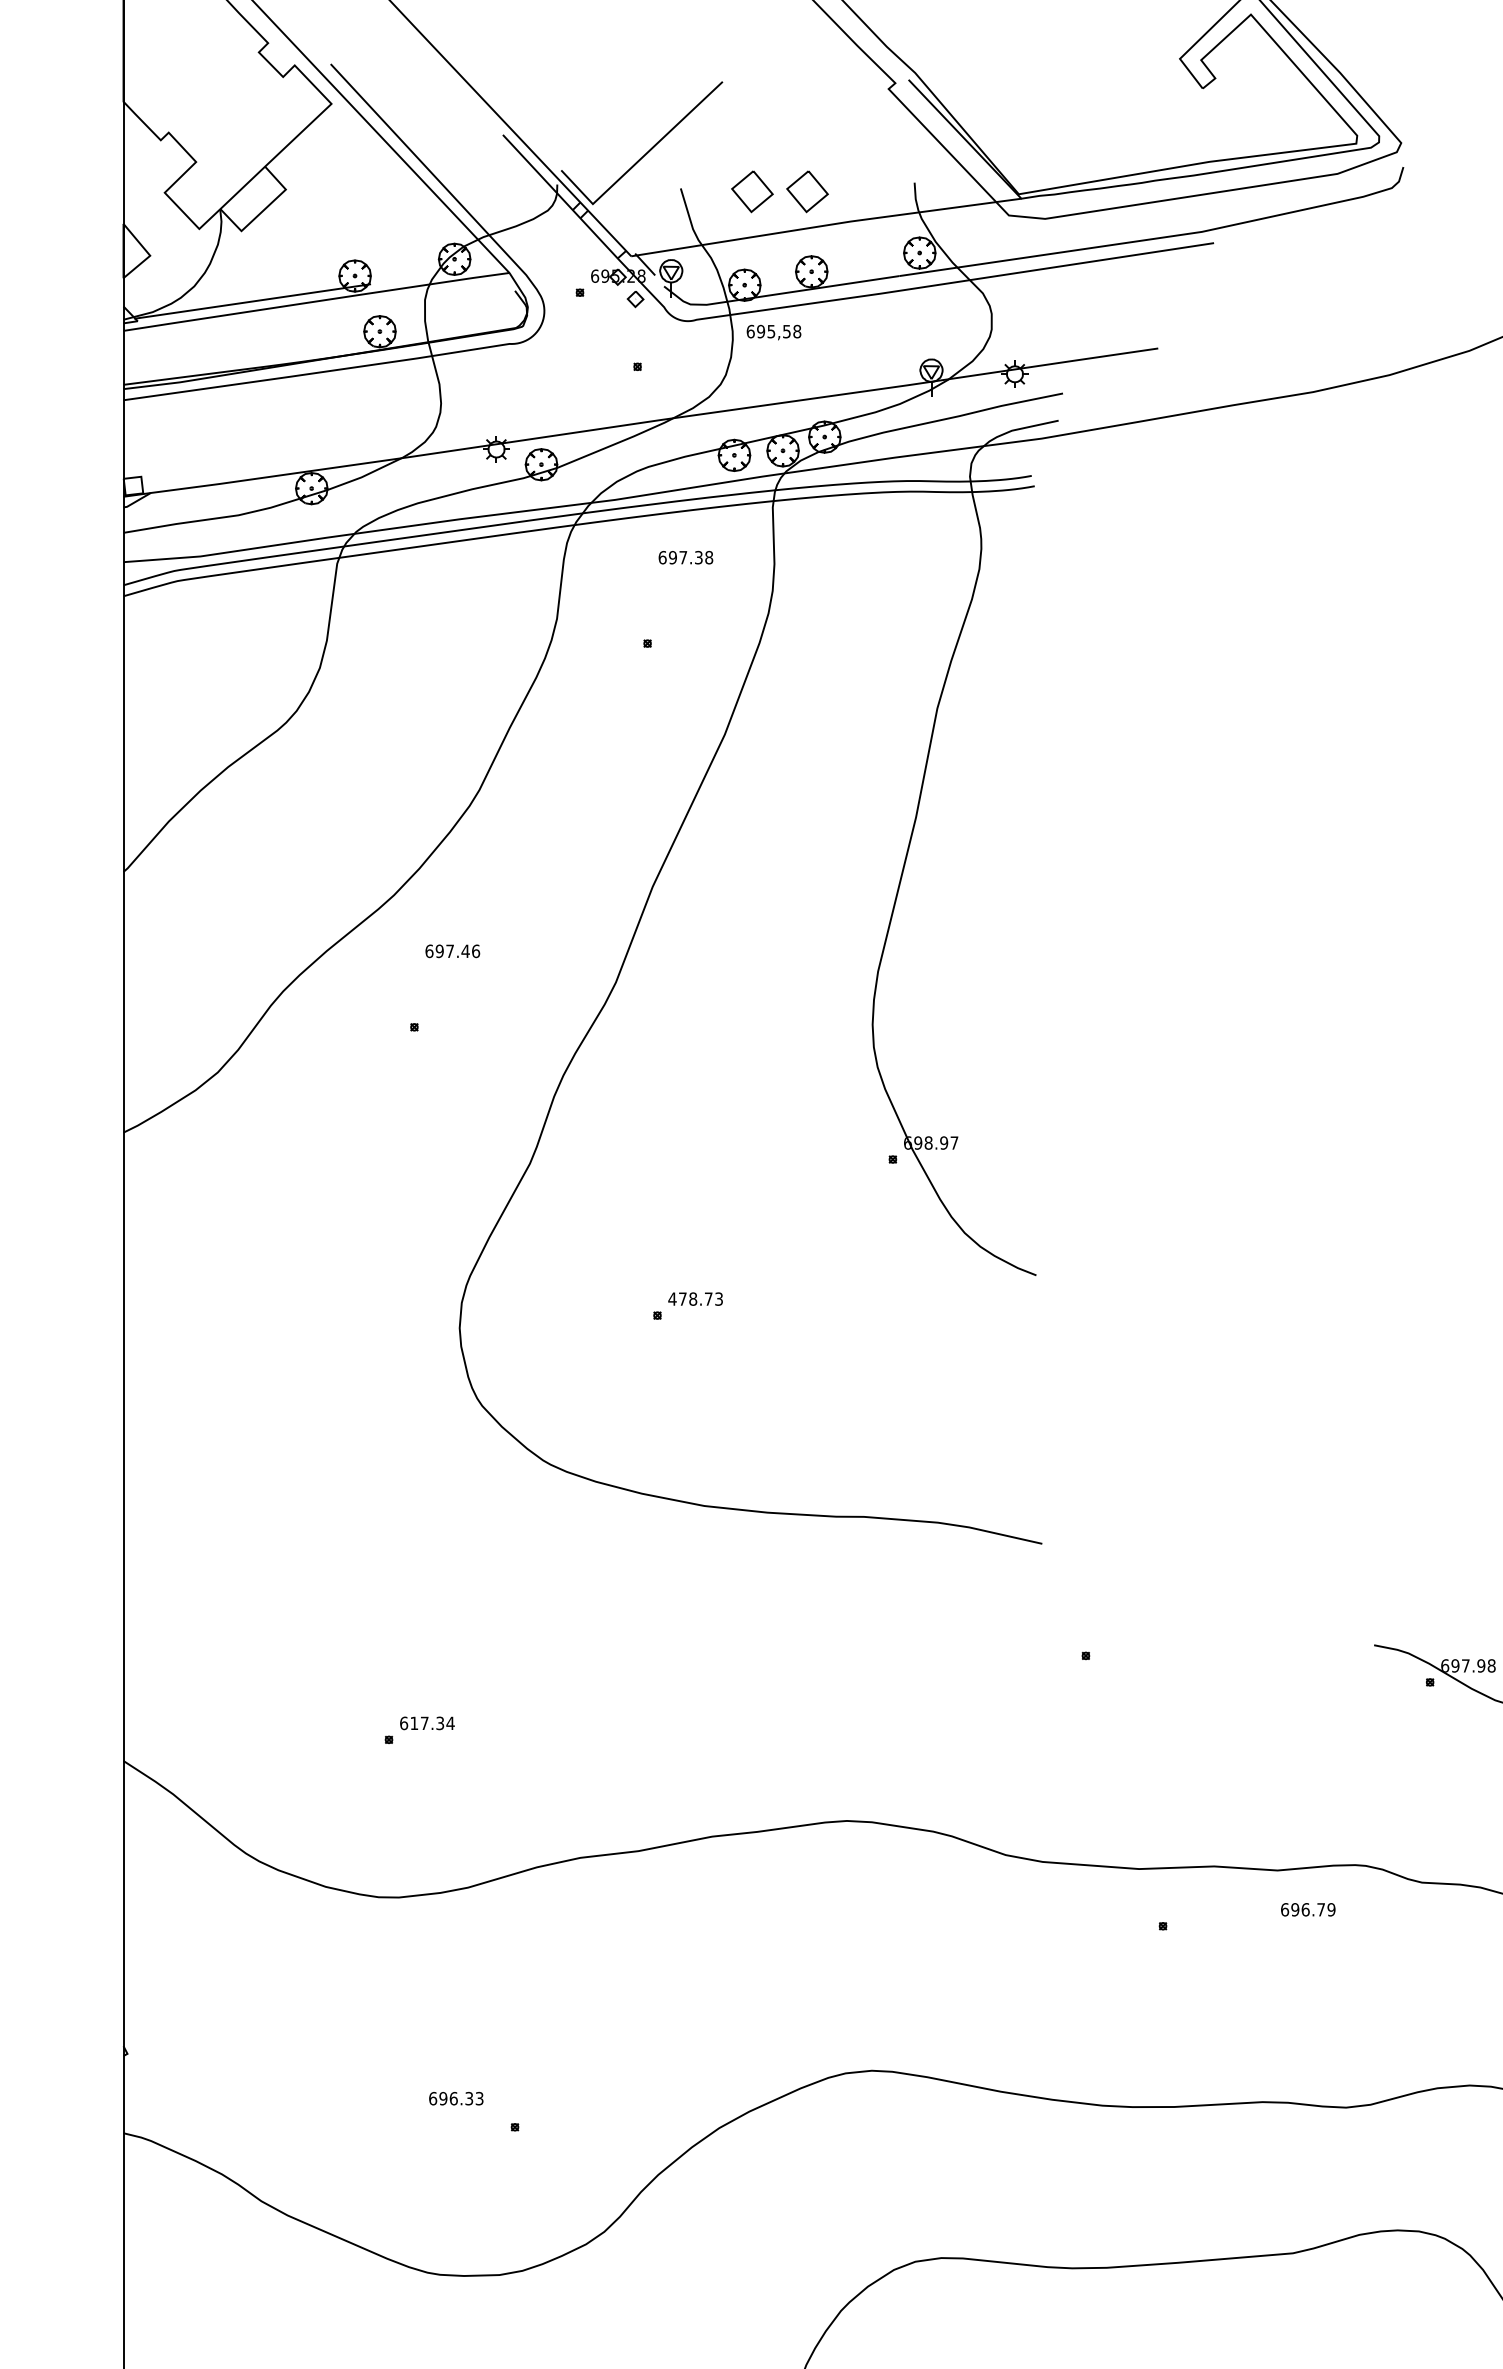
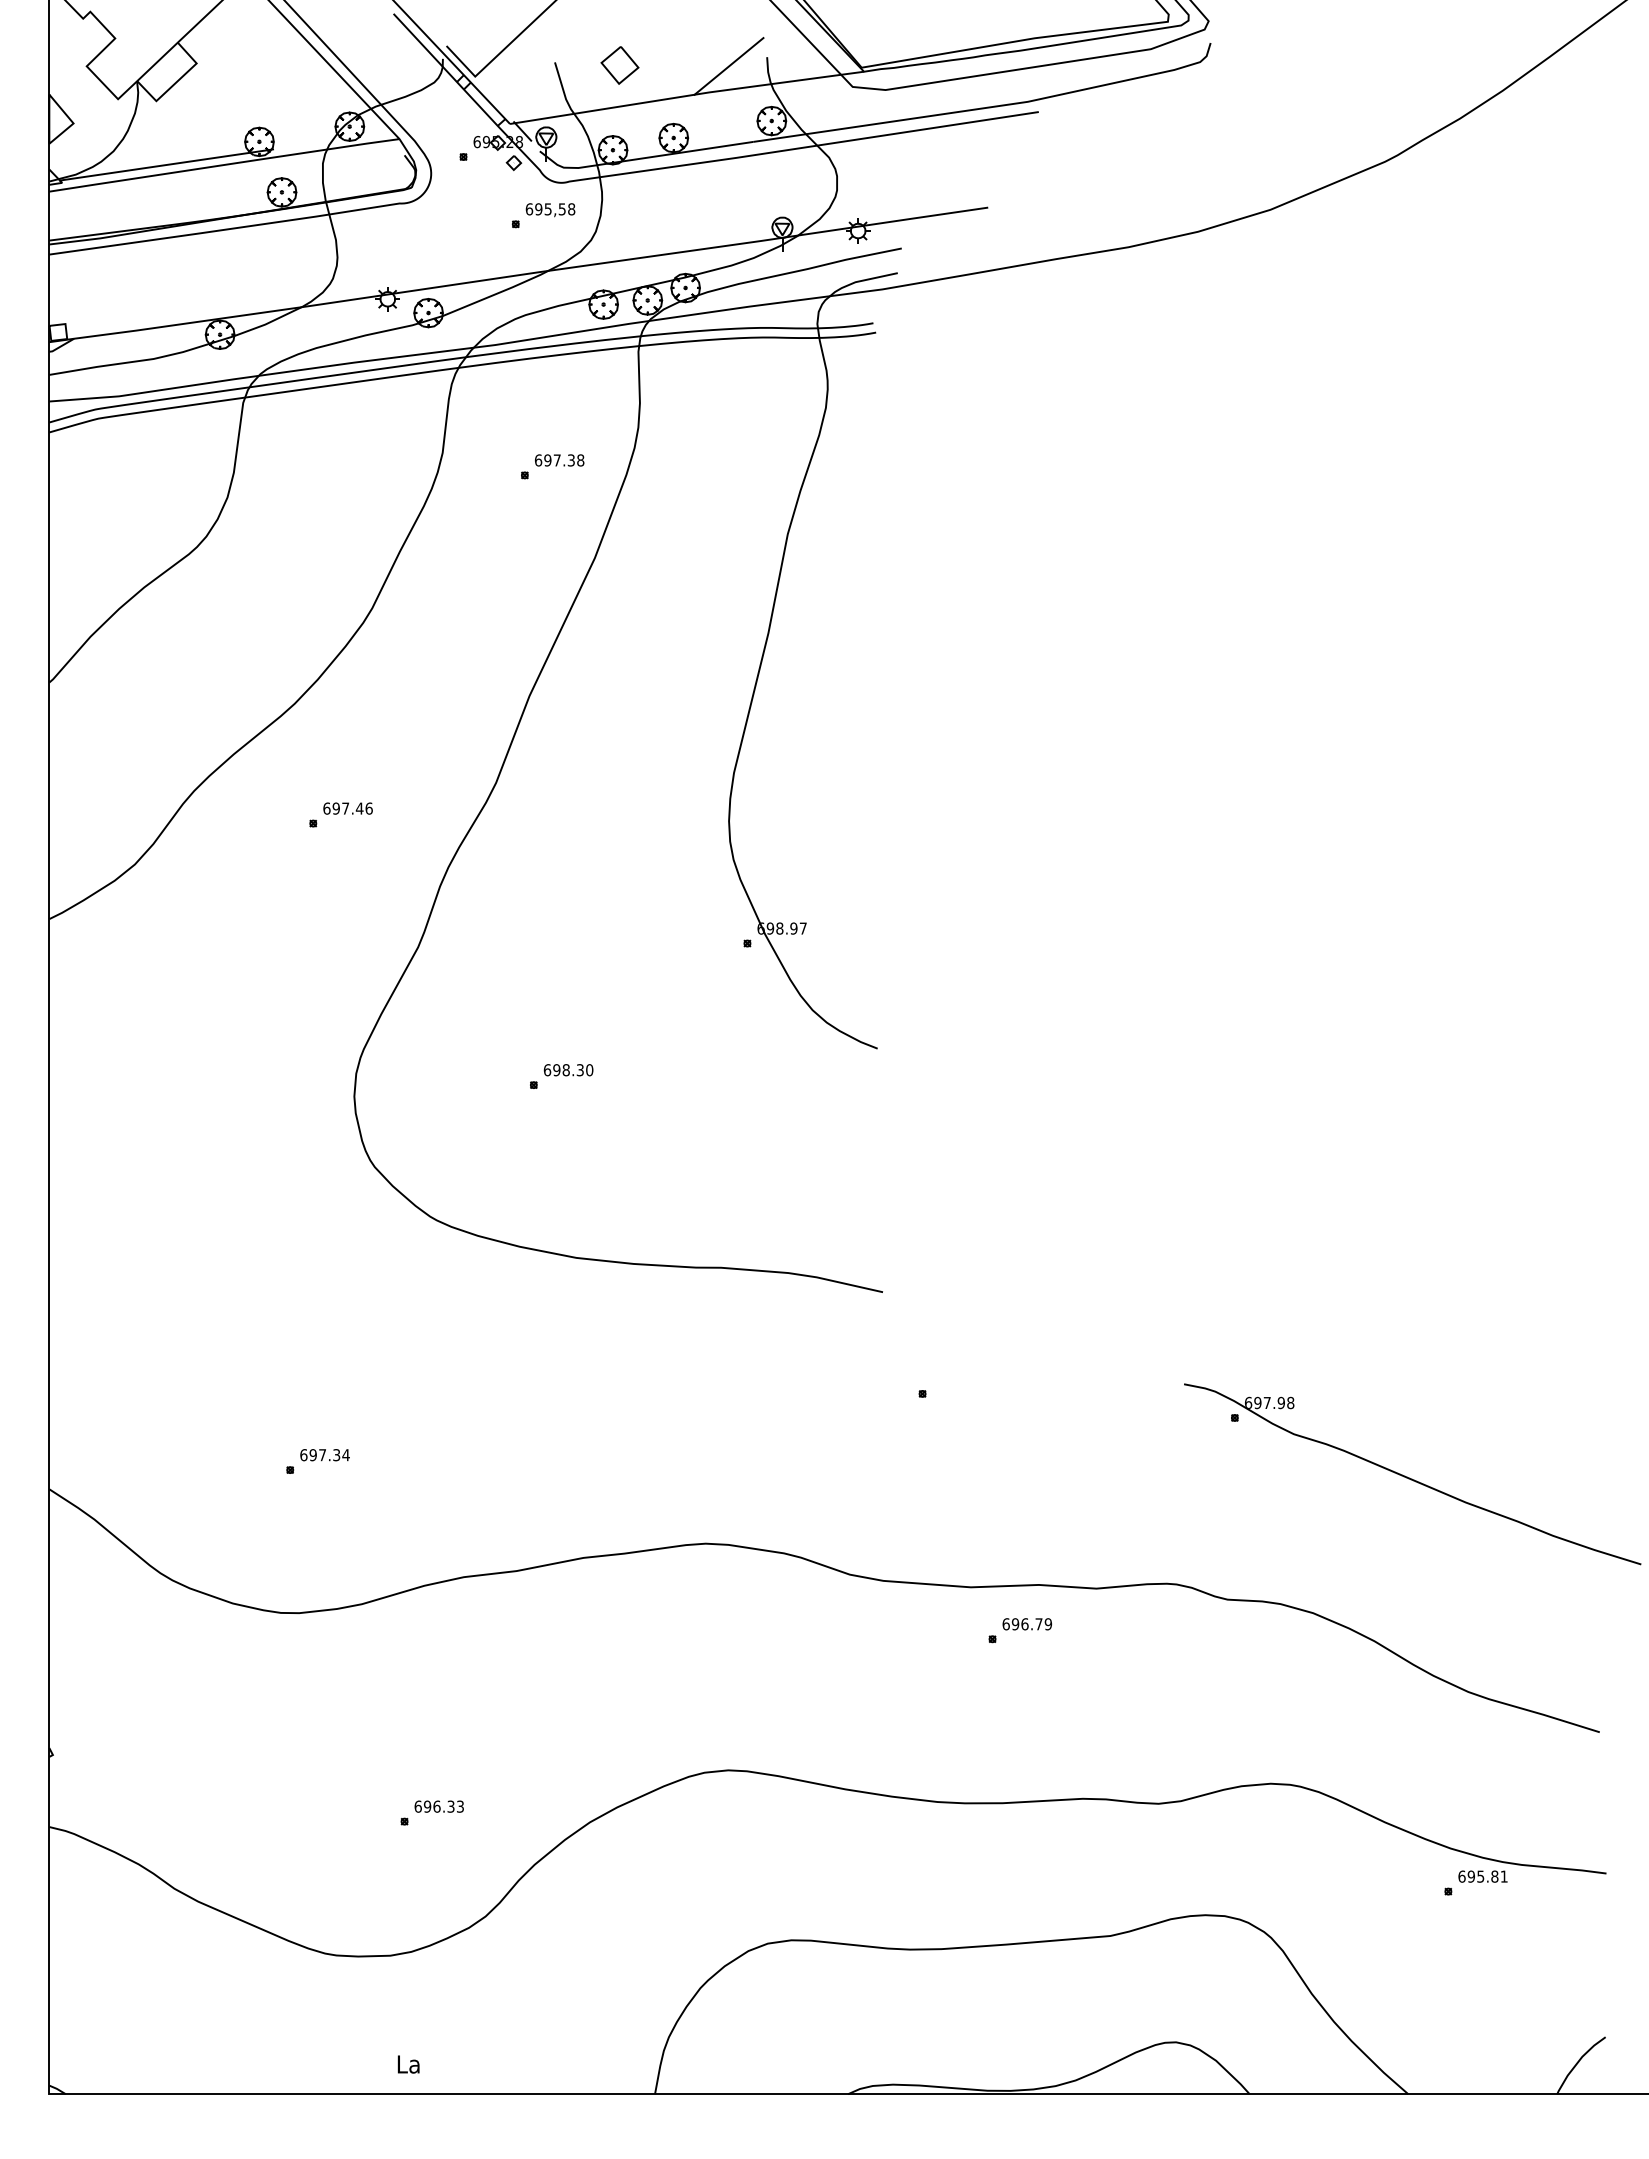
part: (807, 191) -> (669, 65), removed
line: (872, 192) -> (728, 66), added
text: (773, 332) -> (550, 210), moved
text: (685, 557) -> (559, 460), moved
text: (452, 951) -> (347, 808), moved
text: (695, 1299) -> (568, 1070), 478.73 -> 698.30
text: (413, 1723) -> (312, 1455), 617.34 -> 697.34
text: (1307, 1910) -> (1026, 1624), moved
text: (455, 2098) -> (438, 1806), moved

